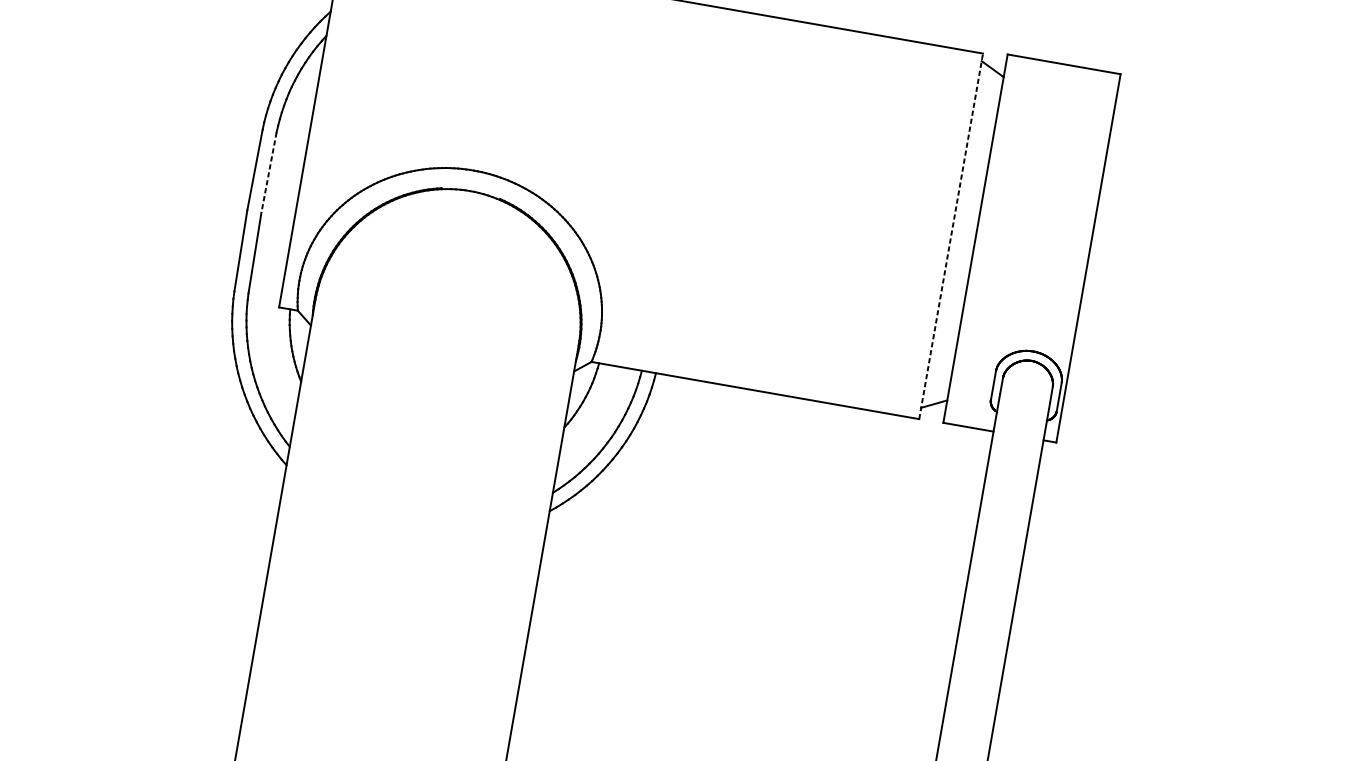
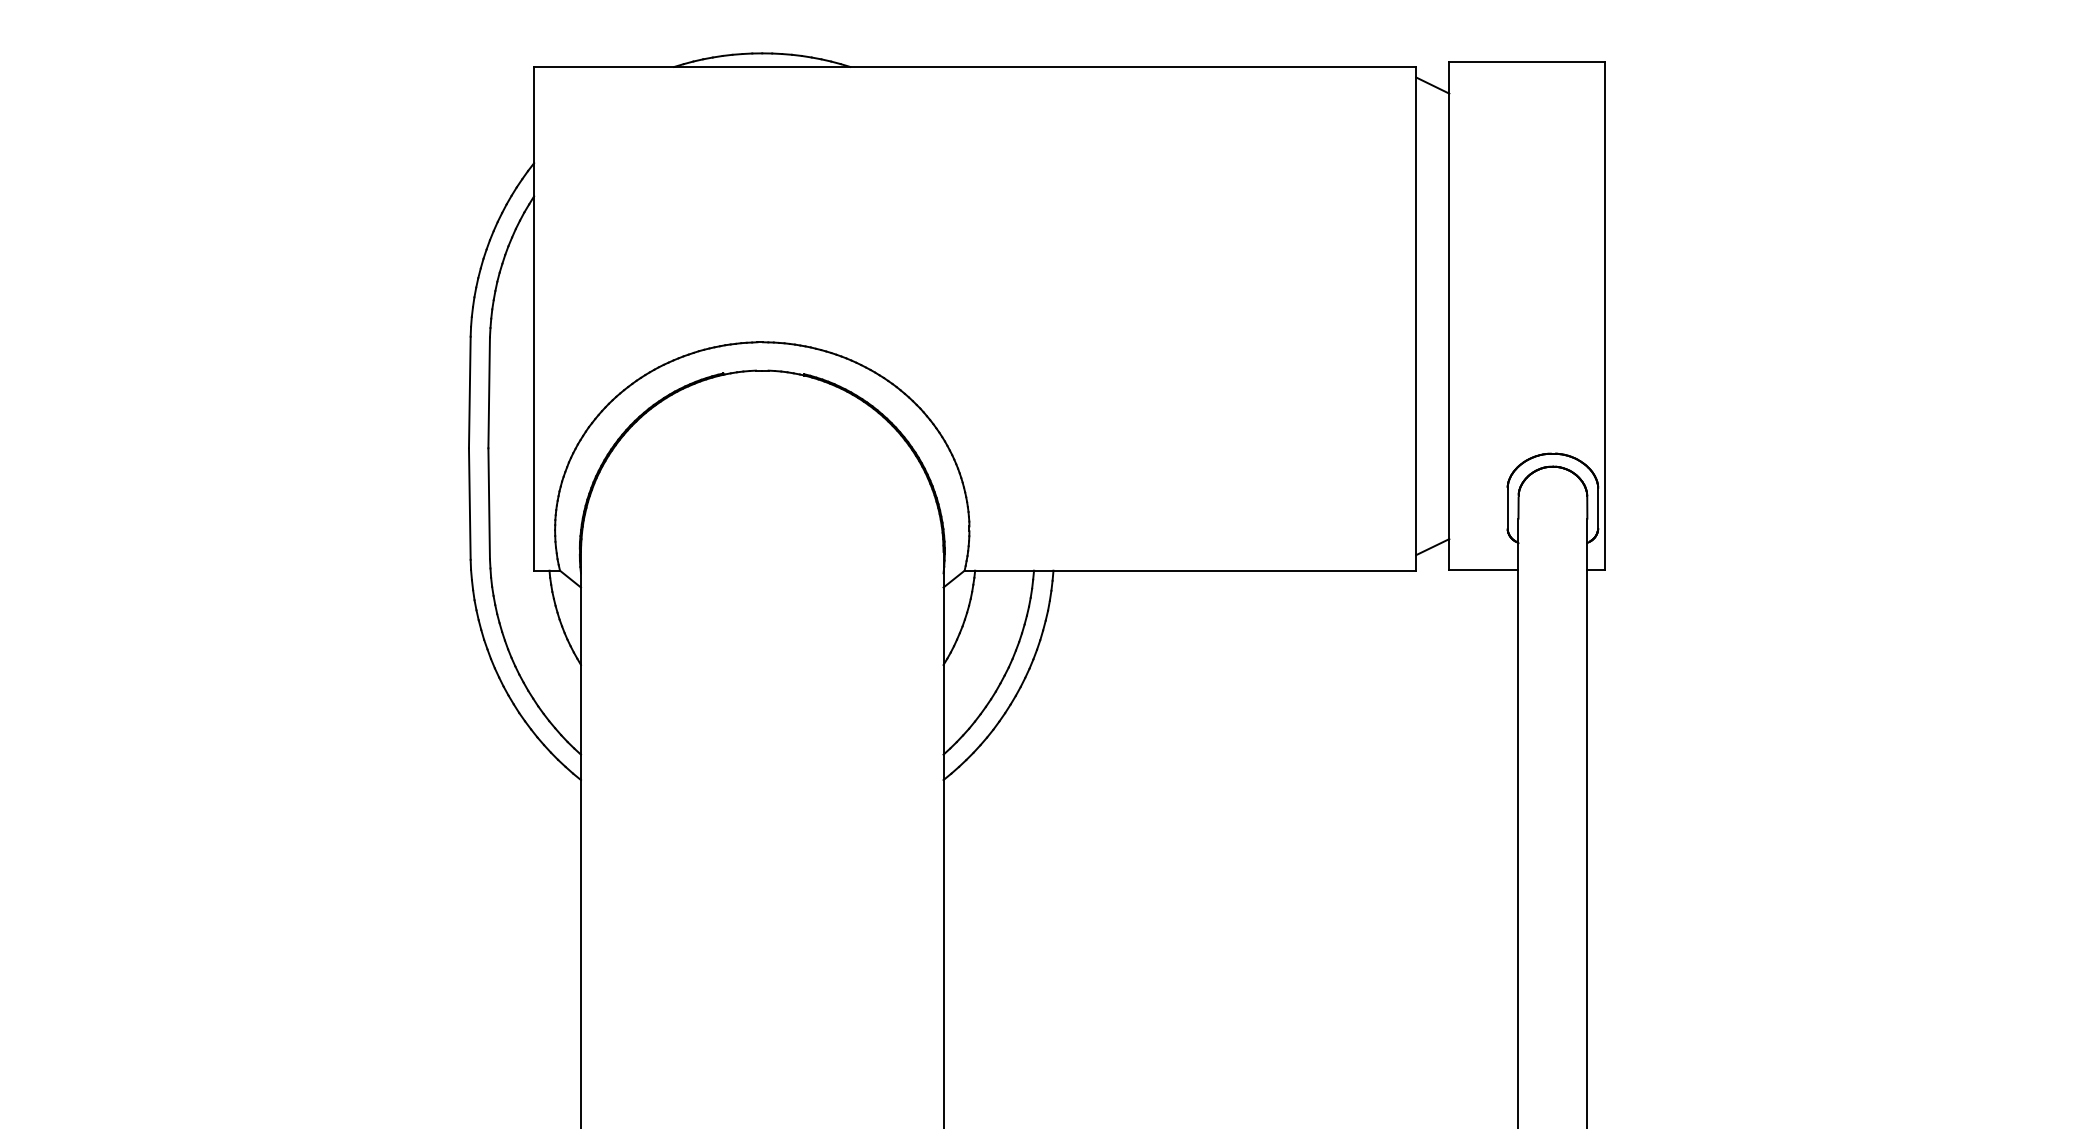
line: (269, 173) -> (489, 393), dashed -> solid
line: (951, 236) -> (1416, 318), dashed -> solid

